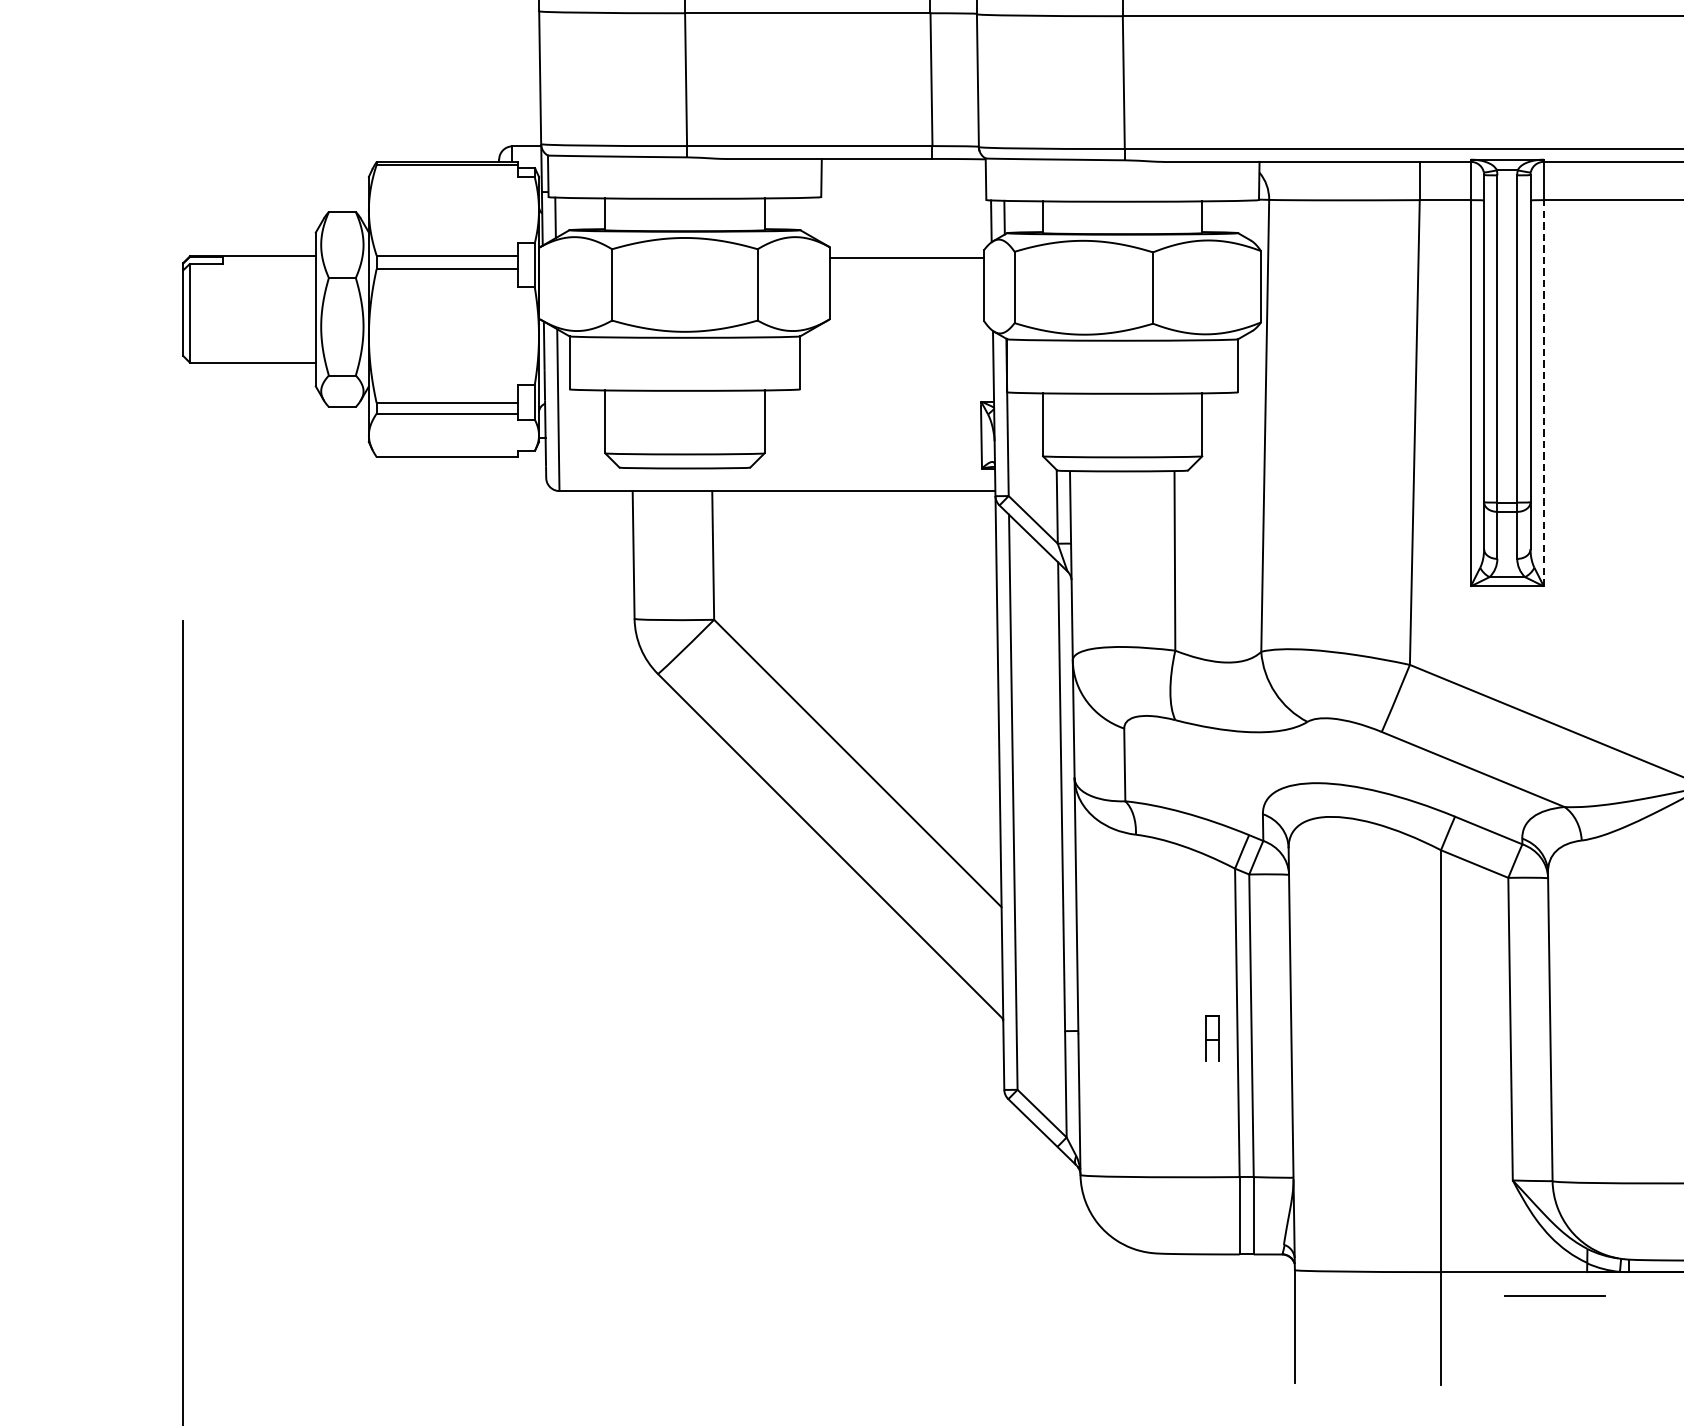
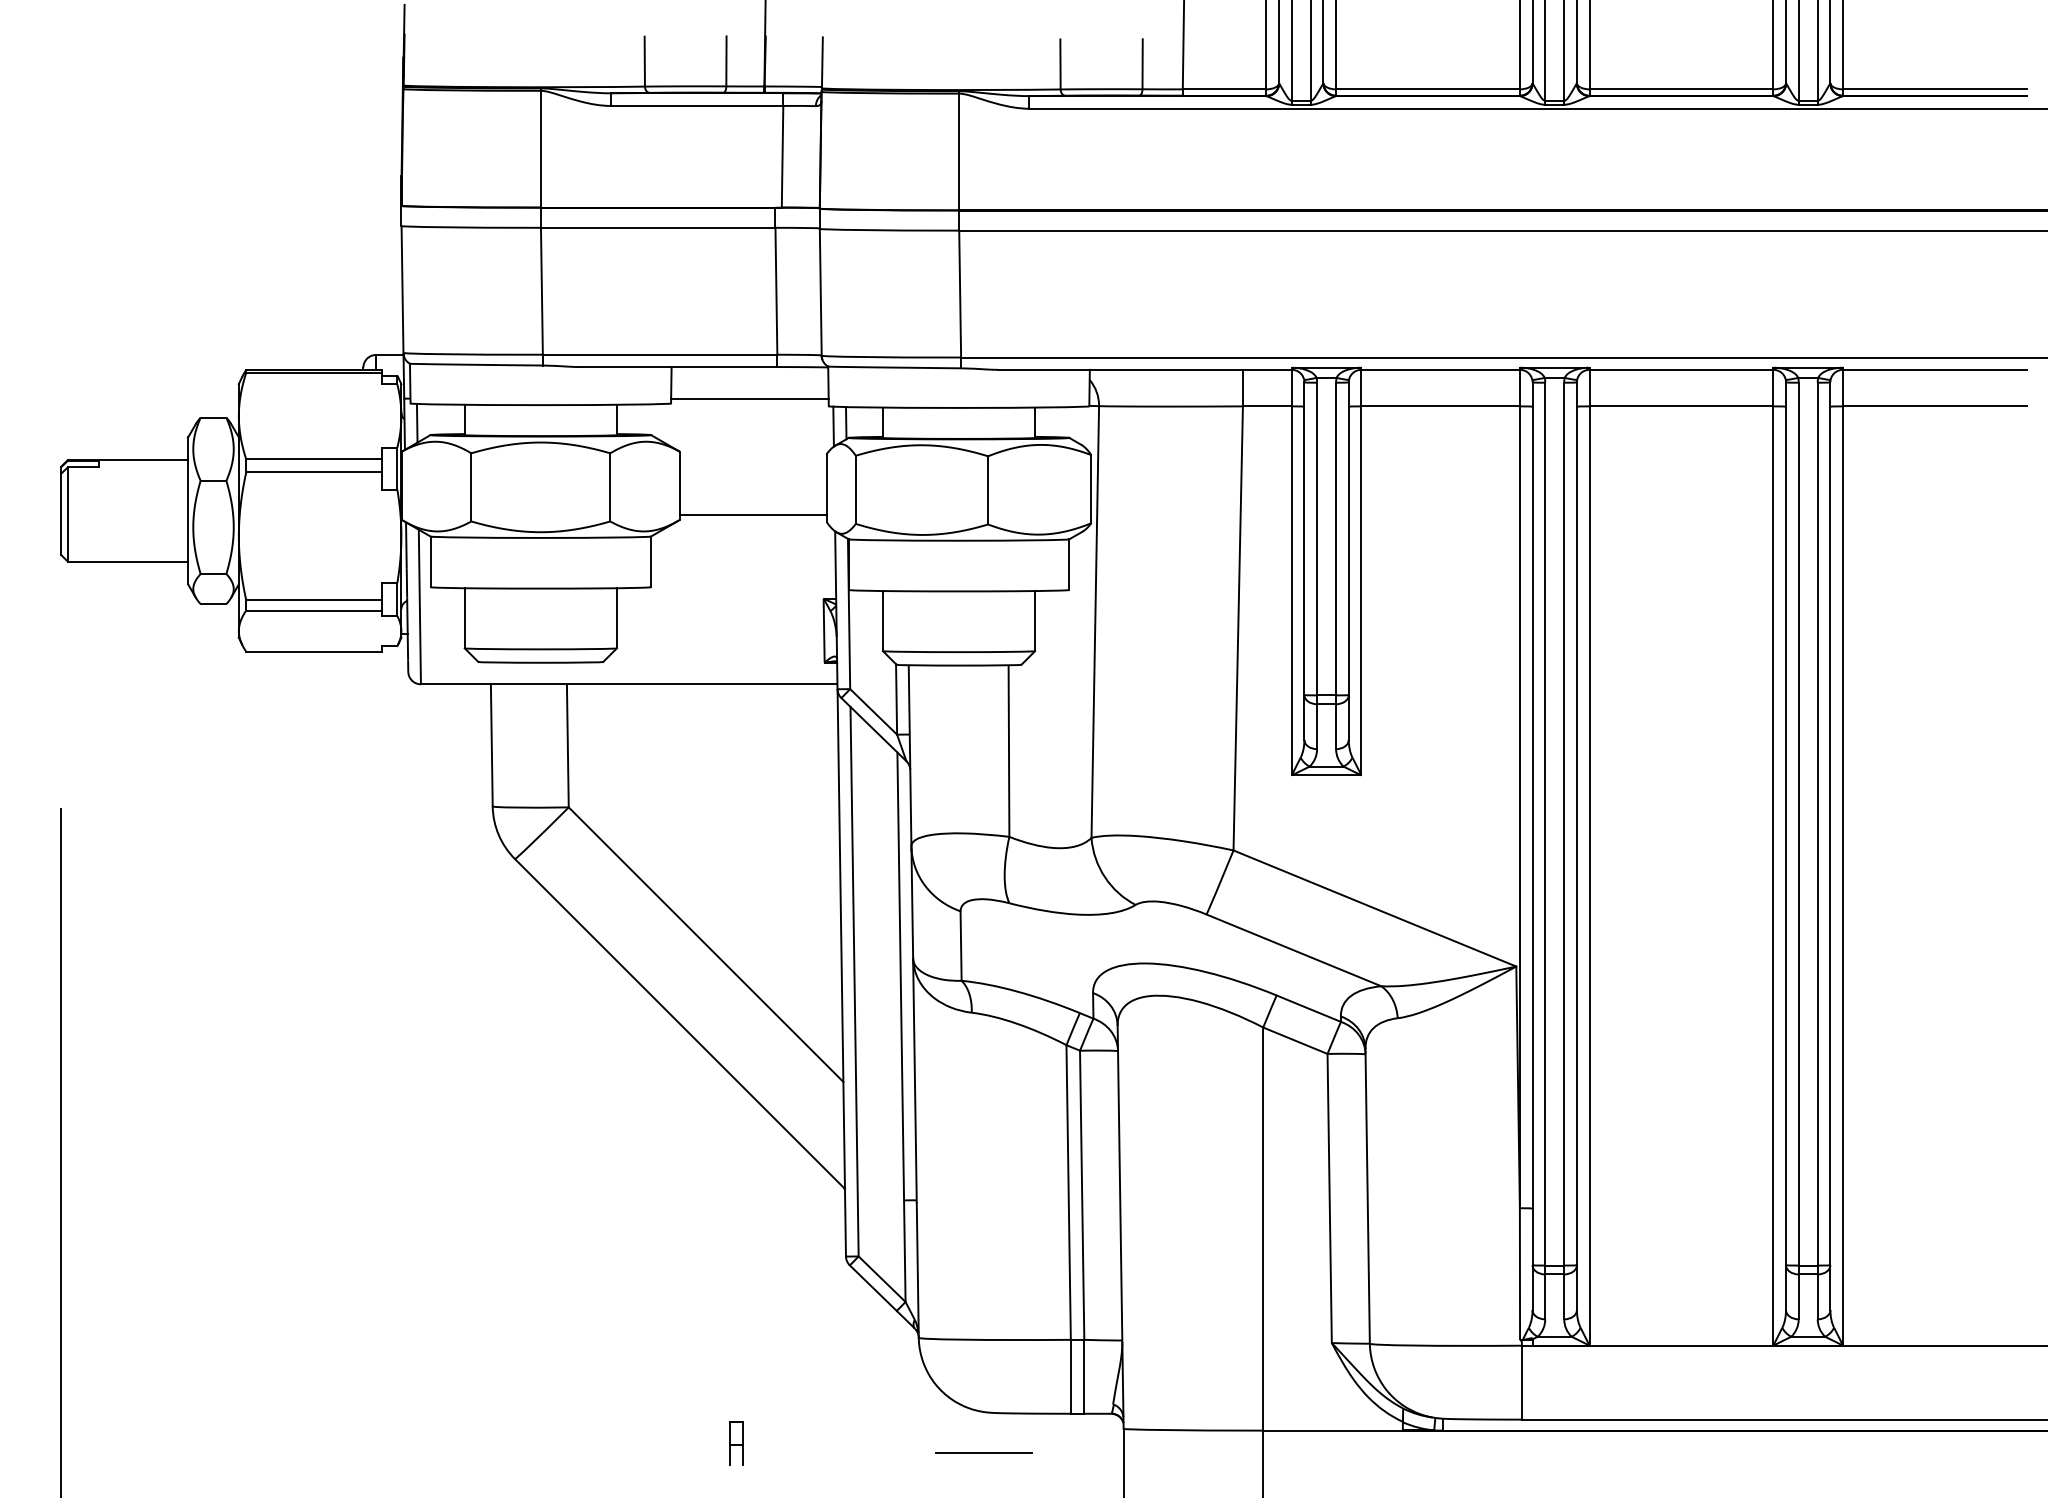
line: (903, 191) -> (749, 398), added
line: (906, 257) -> (752, 515), moved
line: (1543, 392) -> (1361, 590), dashed -> solid
part: (1212, 1038) -> (736, 1443), moved
line: (1554, 1295) -> (983, 1452), moved

